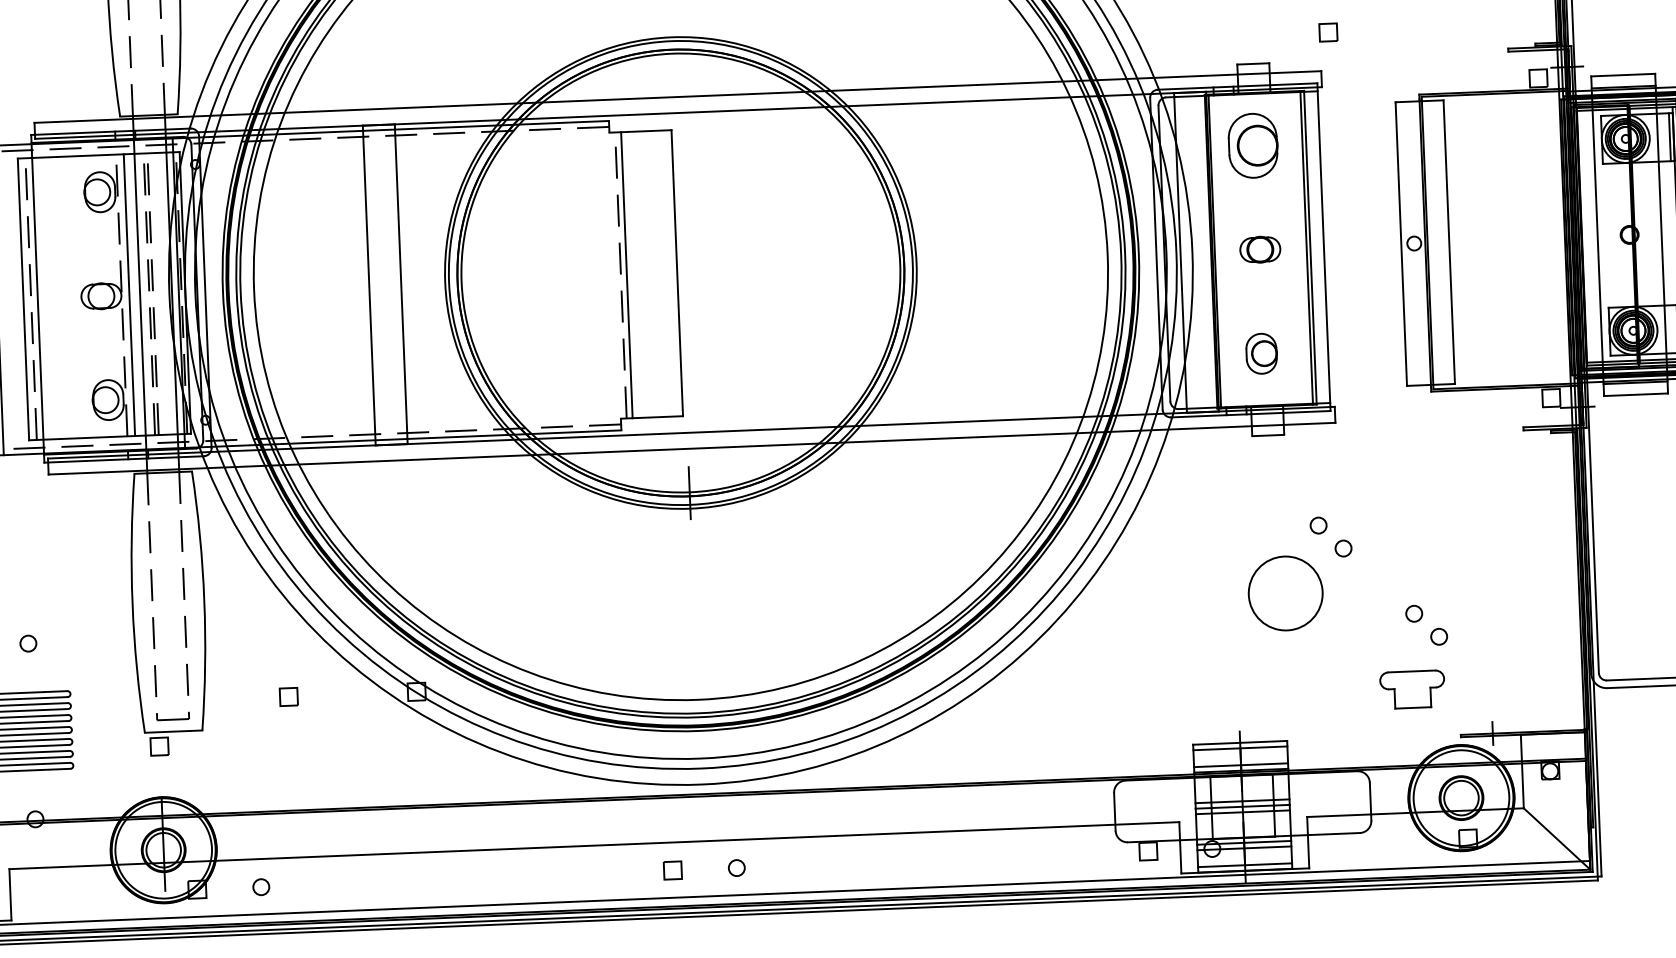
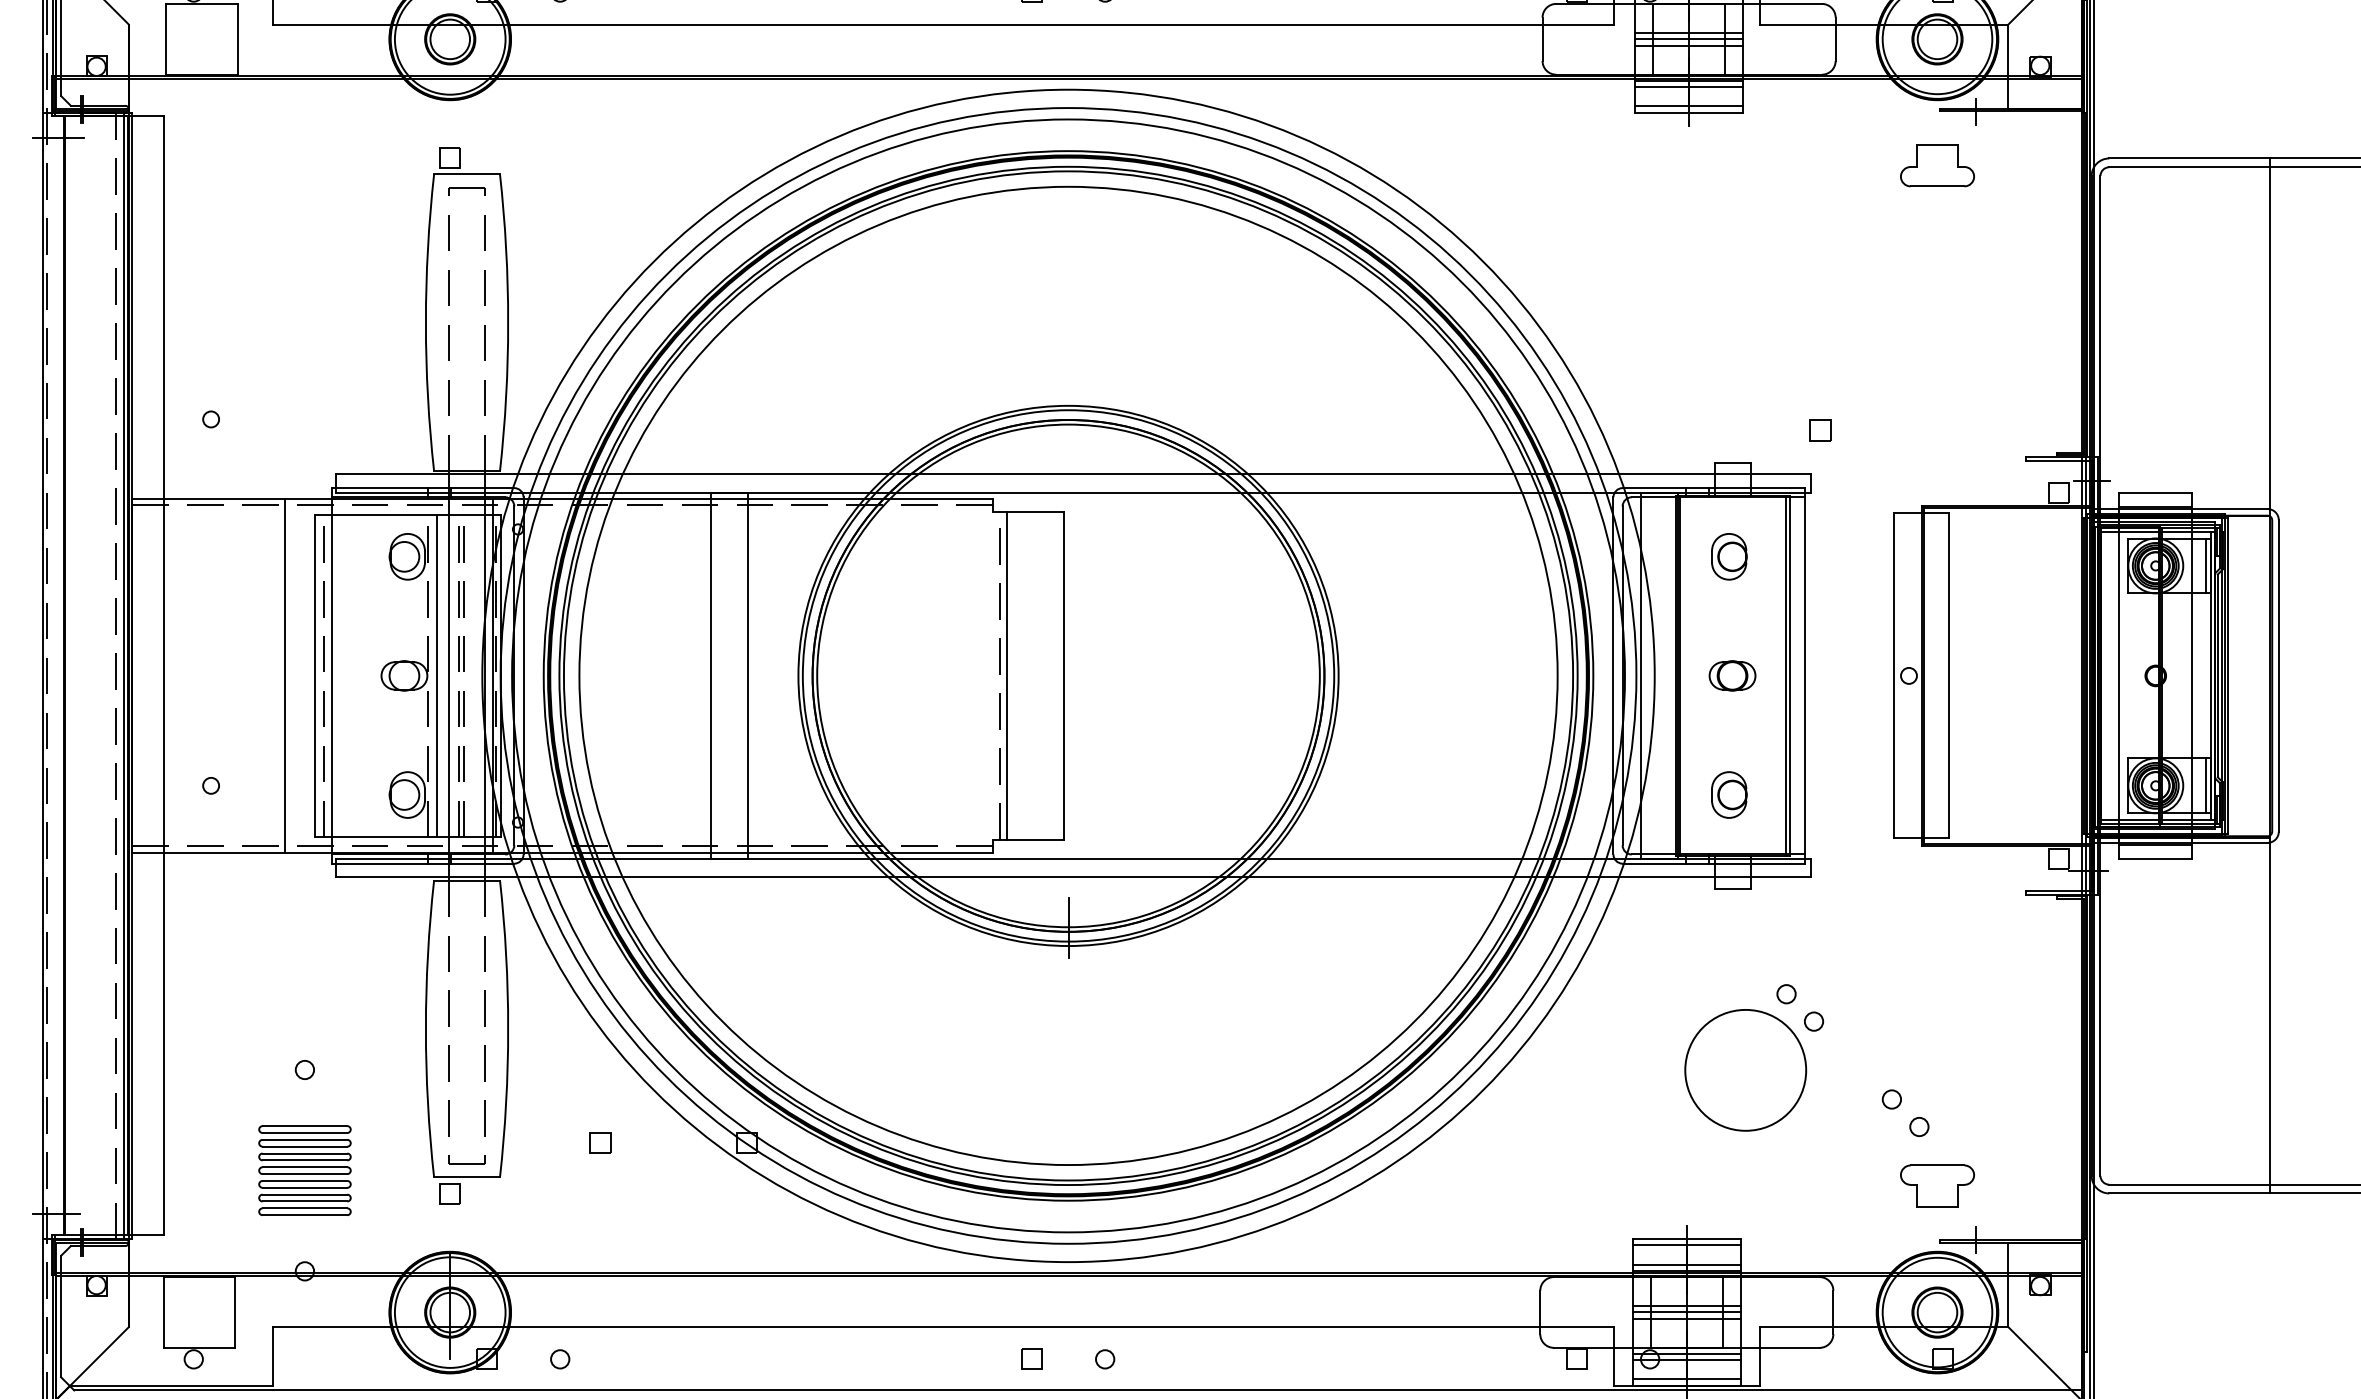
part: (1253, 145) -> (1729, 556), size x0.62
circle: (1285, 593) -> (1745, 1070), size x1.43
part: (1412, 689) -> (1937, 1185), moved

